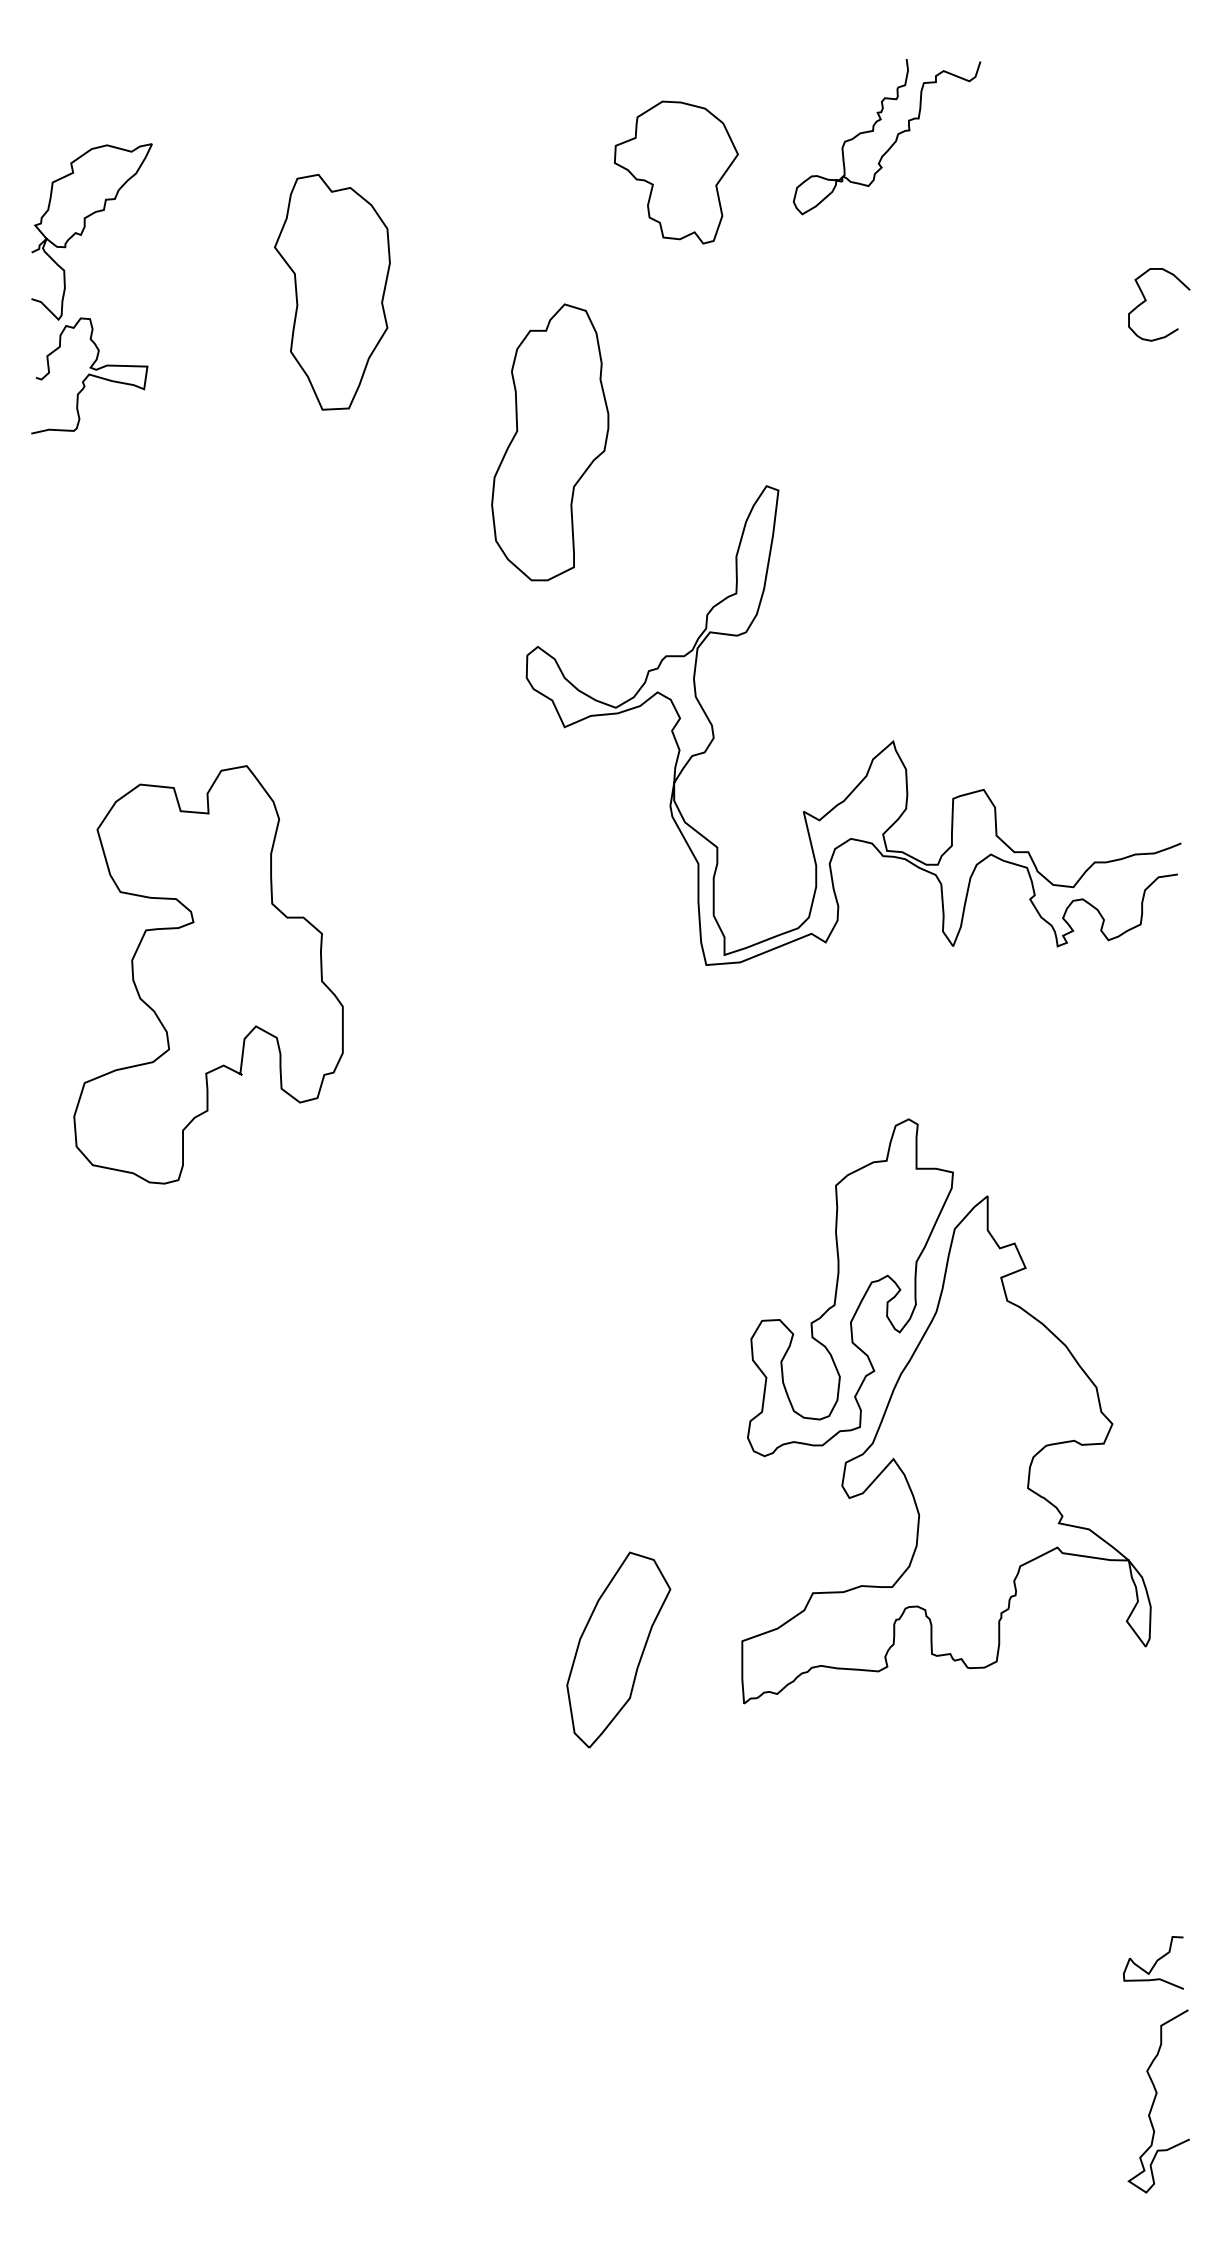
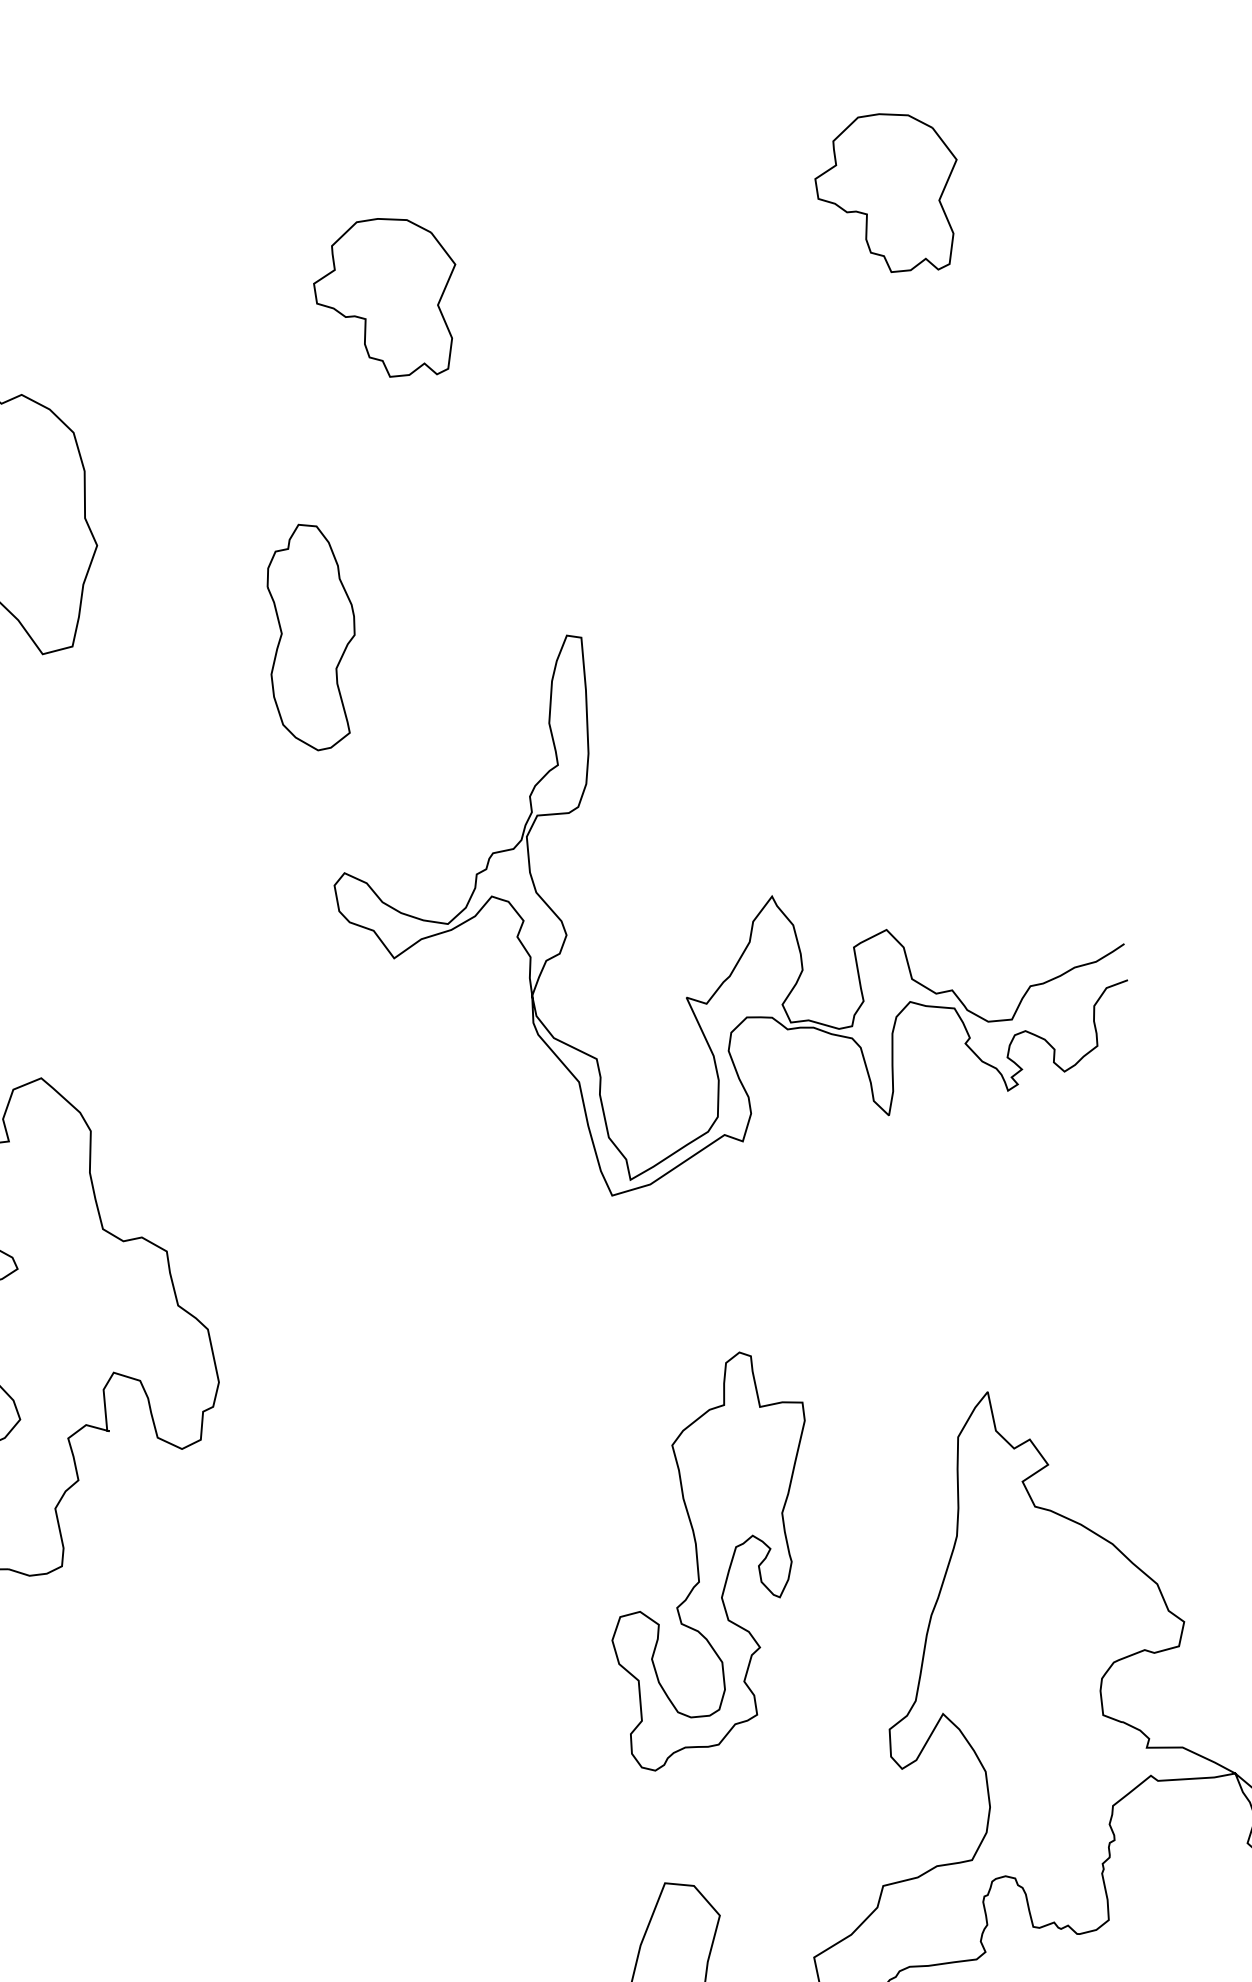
curve: (892, 143) -> (628, 215), removed
part: (1116, 172) -> (890, 194), added
curve: (1146, 301) -> (955, 334), removed
part: (550, 442) -> (310, 637), size x0.7
part: (850, 1287) -> (713, 1557), moved

